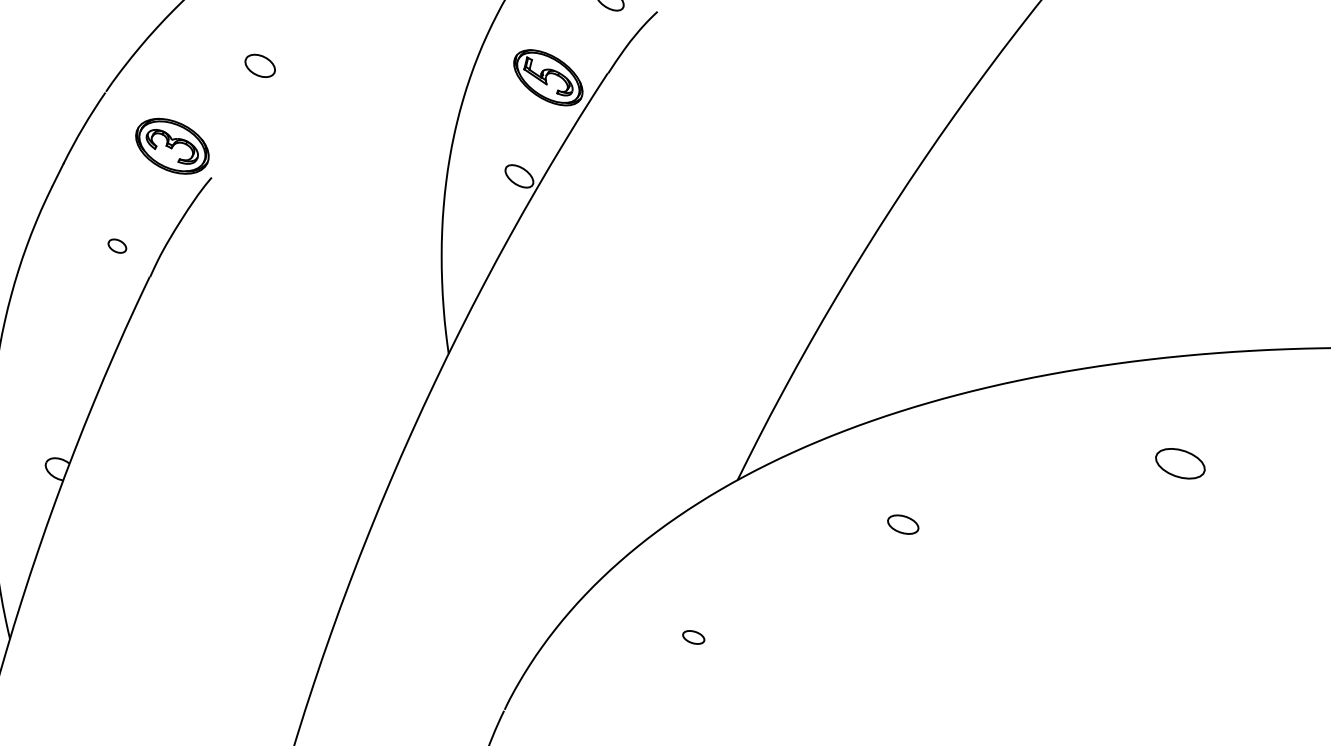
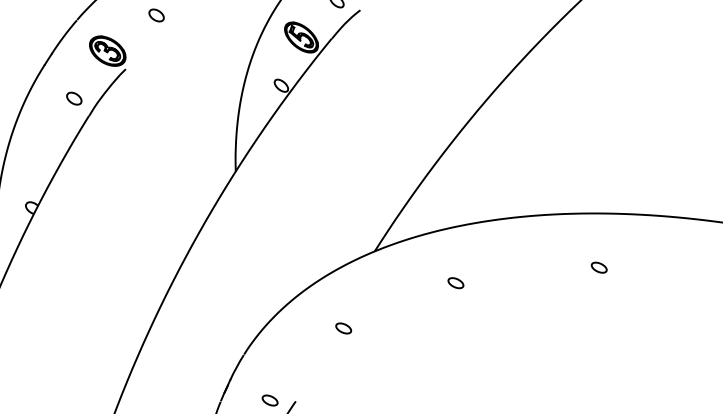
part: (117, 245) -> (74, 98), size x1.67
part: (1178, 463) -> (598, 267), size x0.62
part: (693, 637) -> (343, 328), size x1.43

